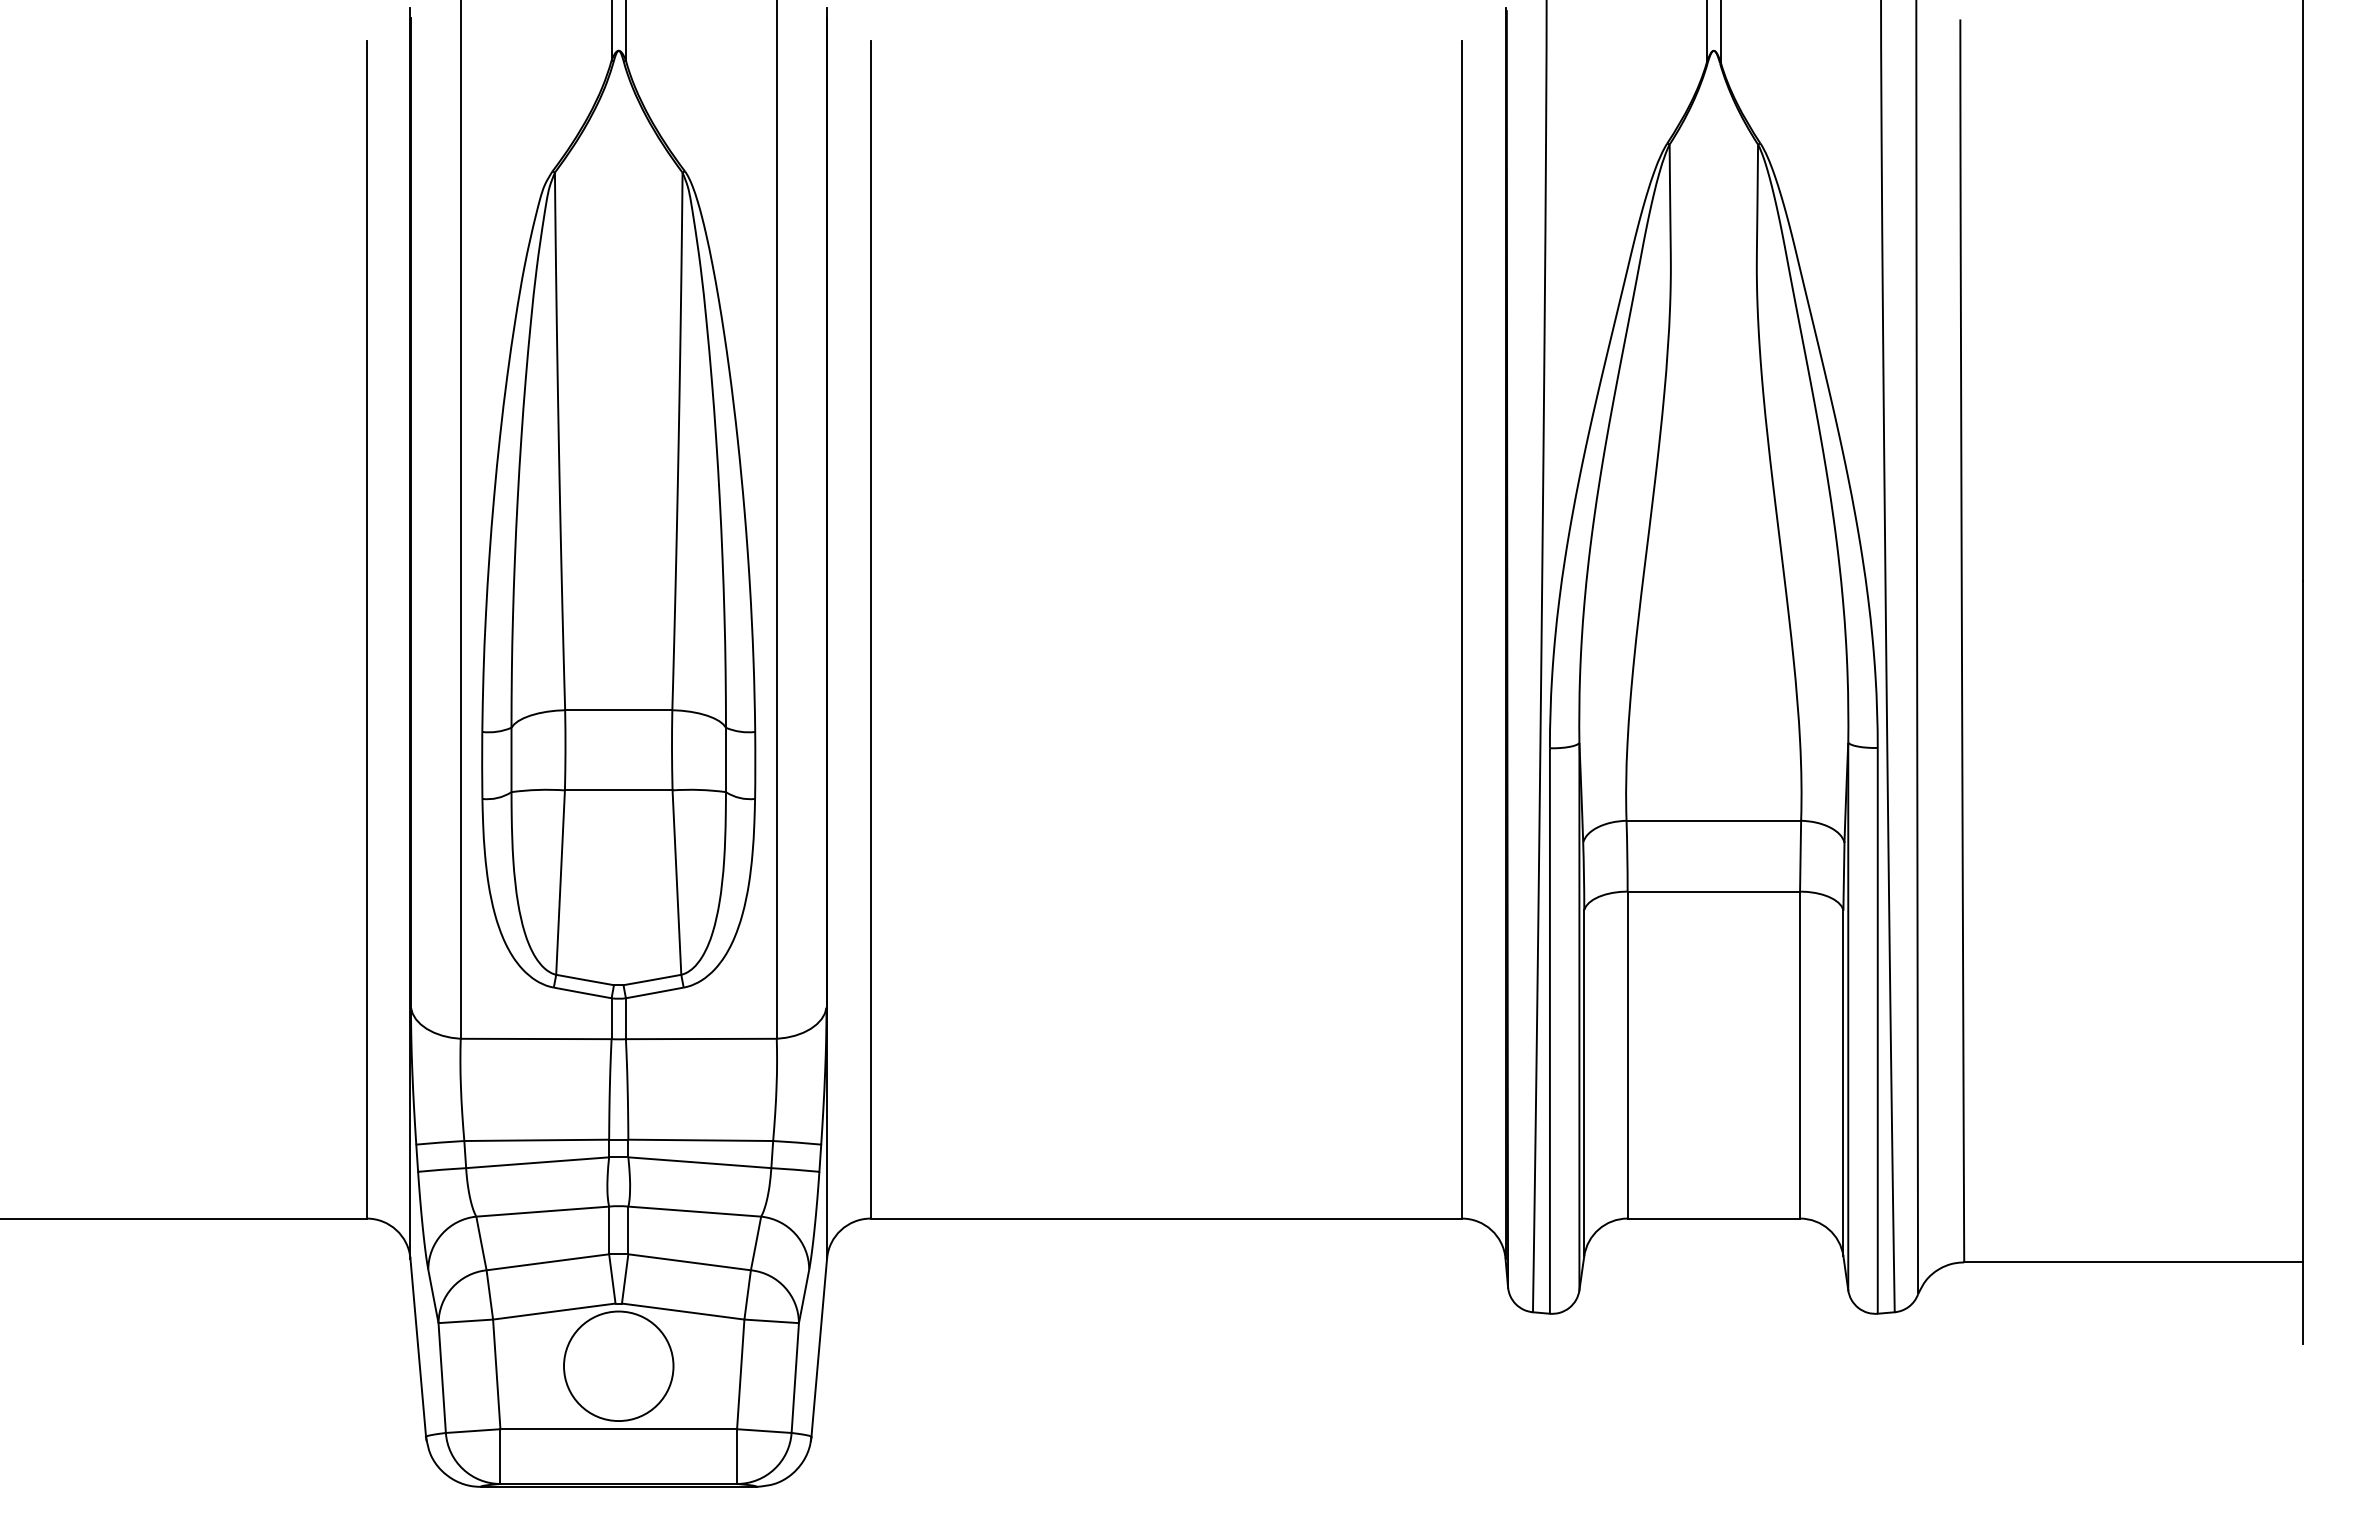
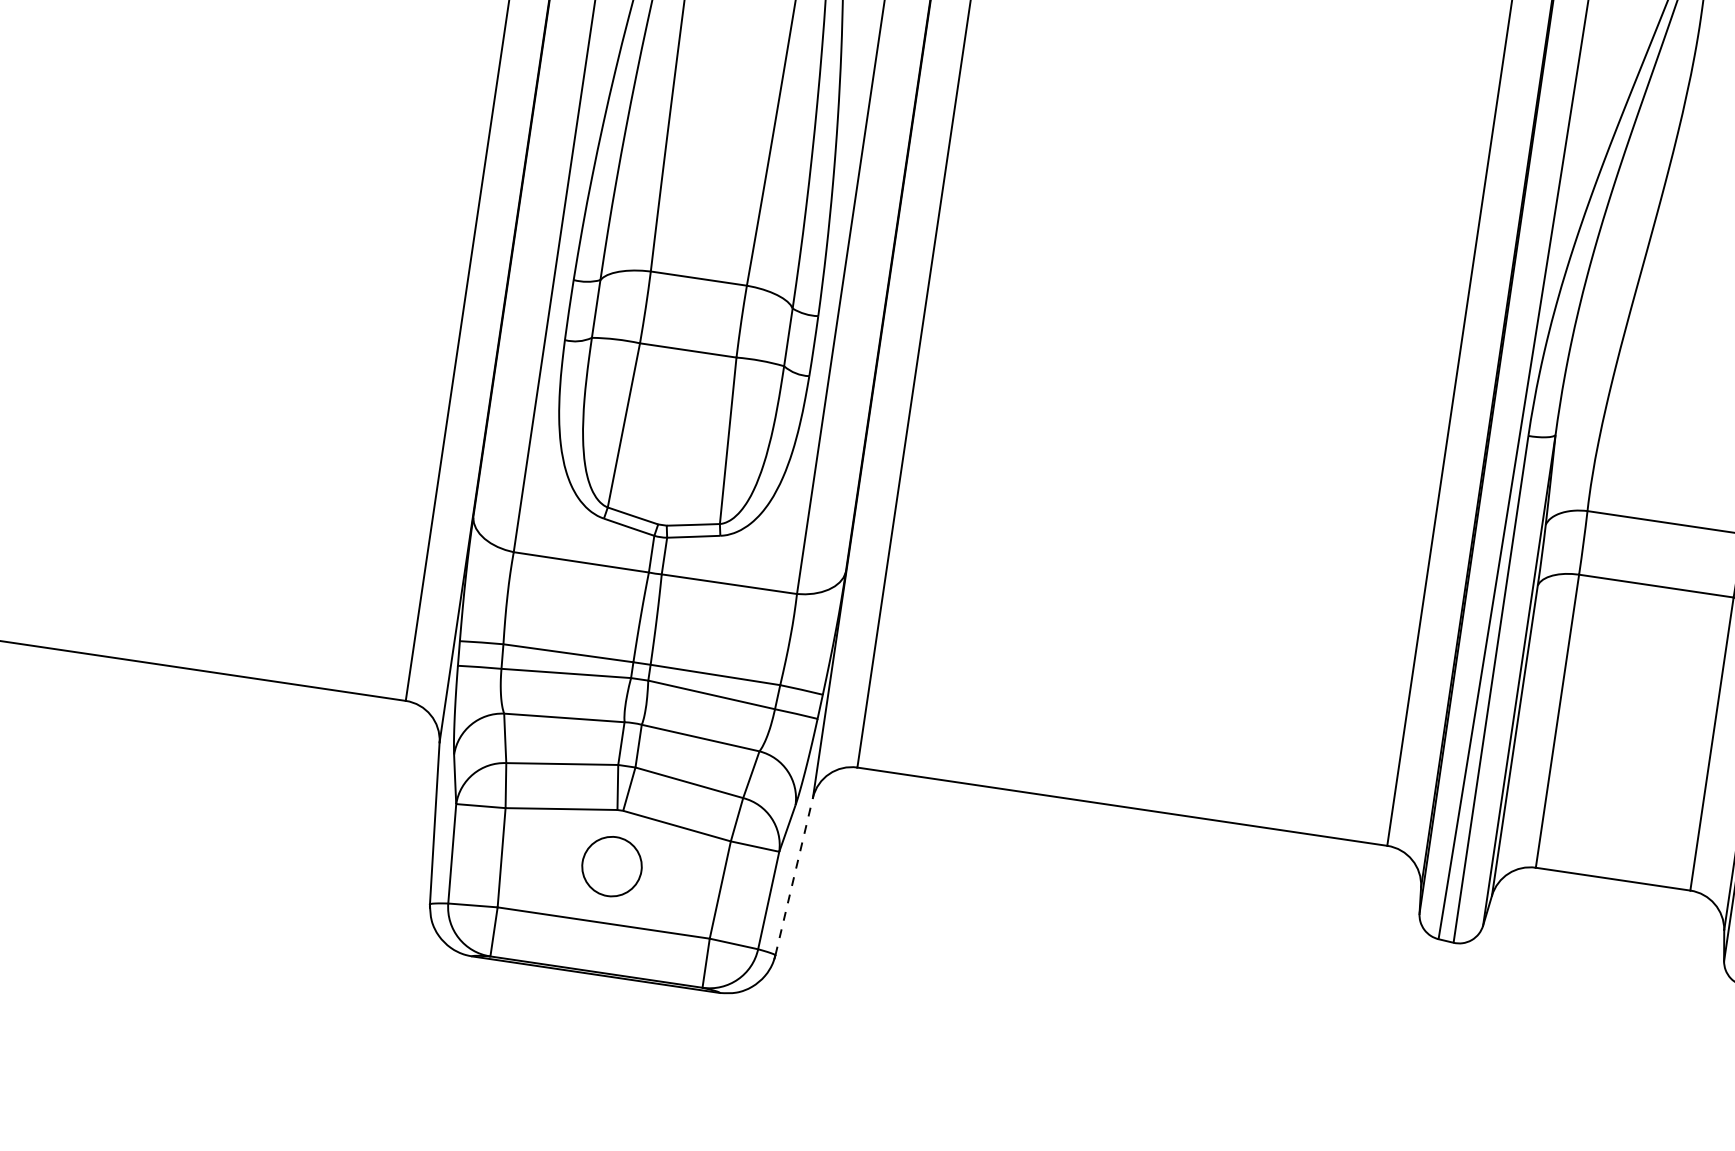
line: (819, 1347) -> (794, 876), solid -> dashed
circle: (618, 1366) -> (611, 866), size x0.6

